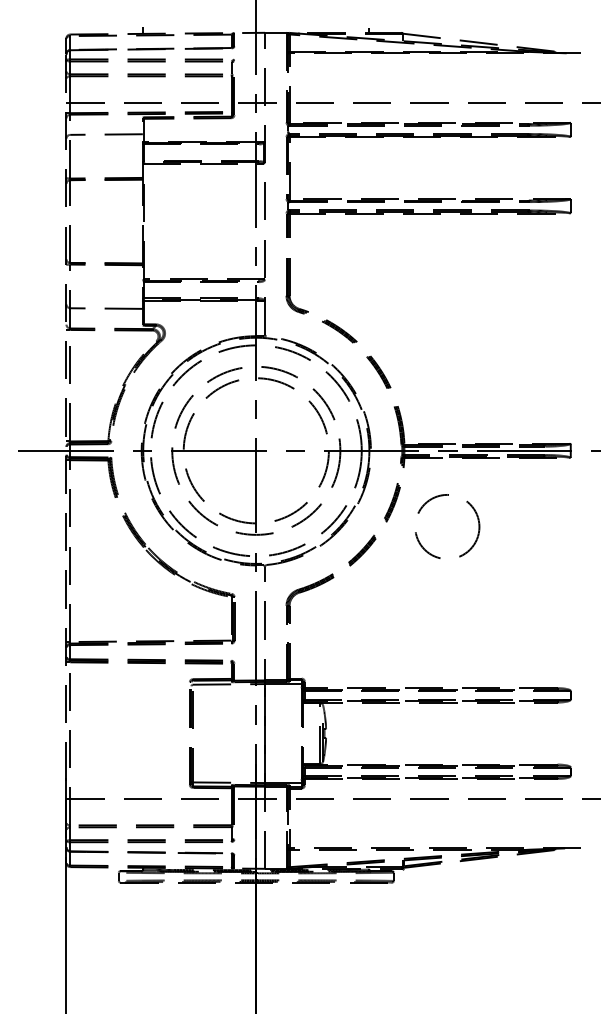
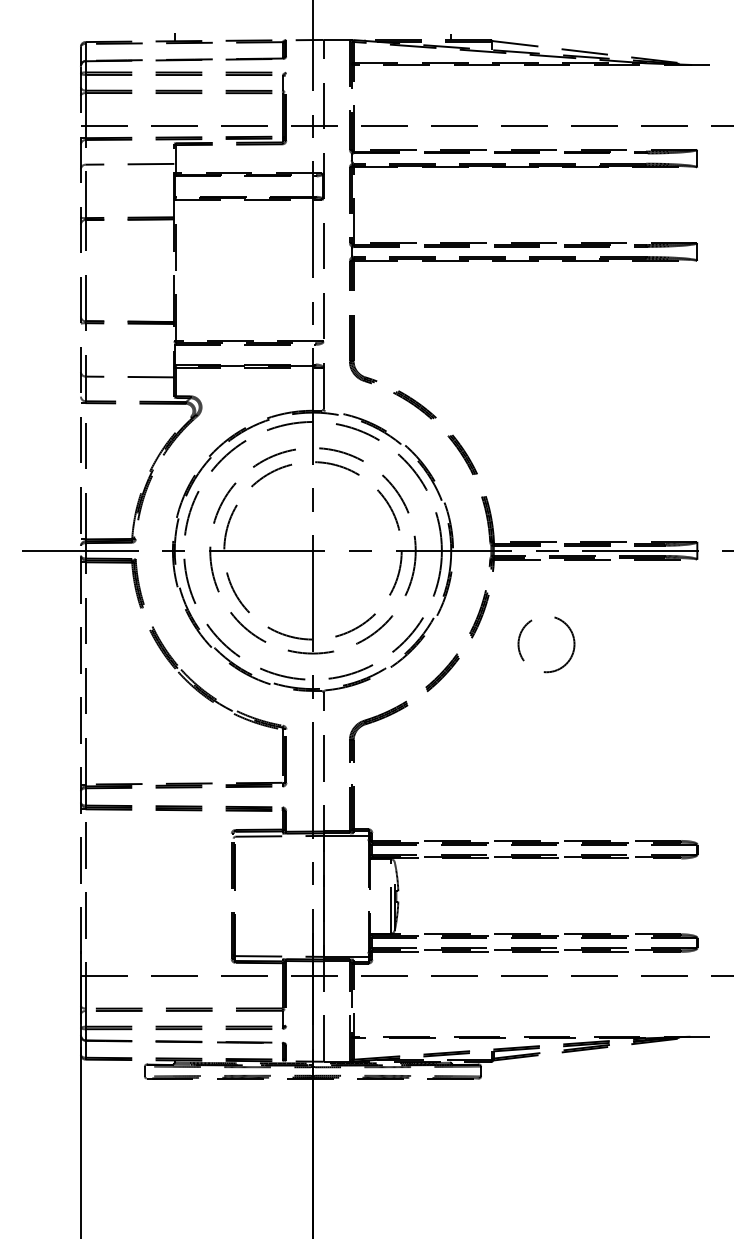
circle: (447, 527) -> (546, 644), size x0.71

